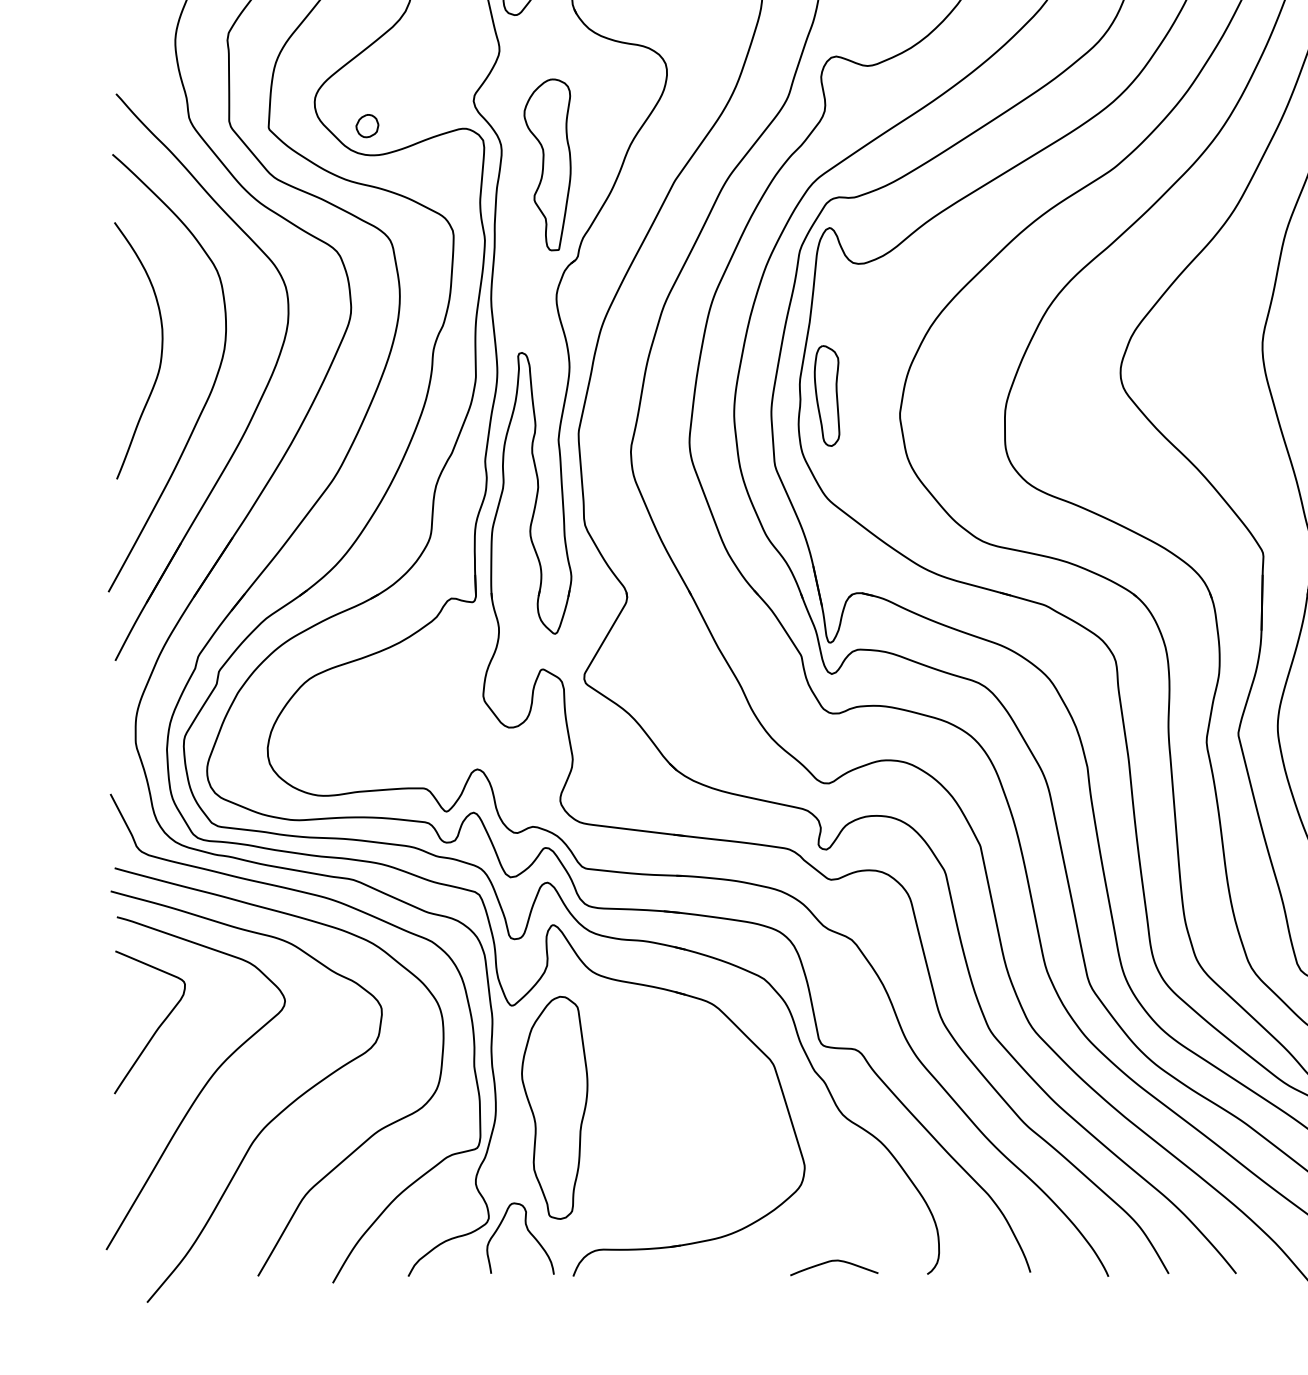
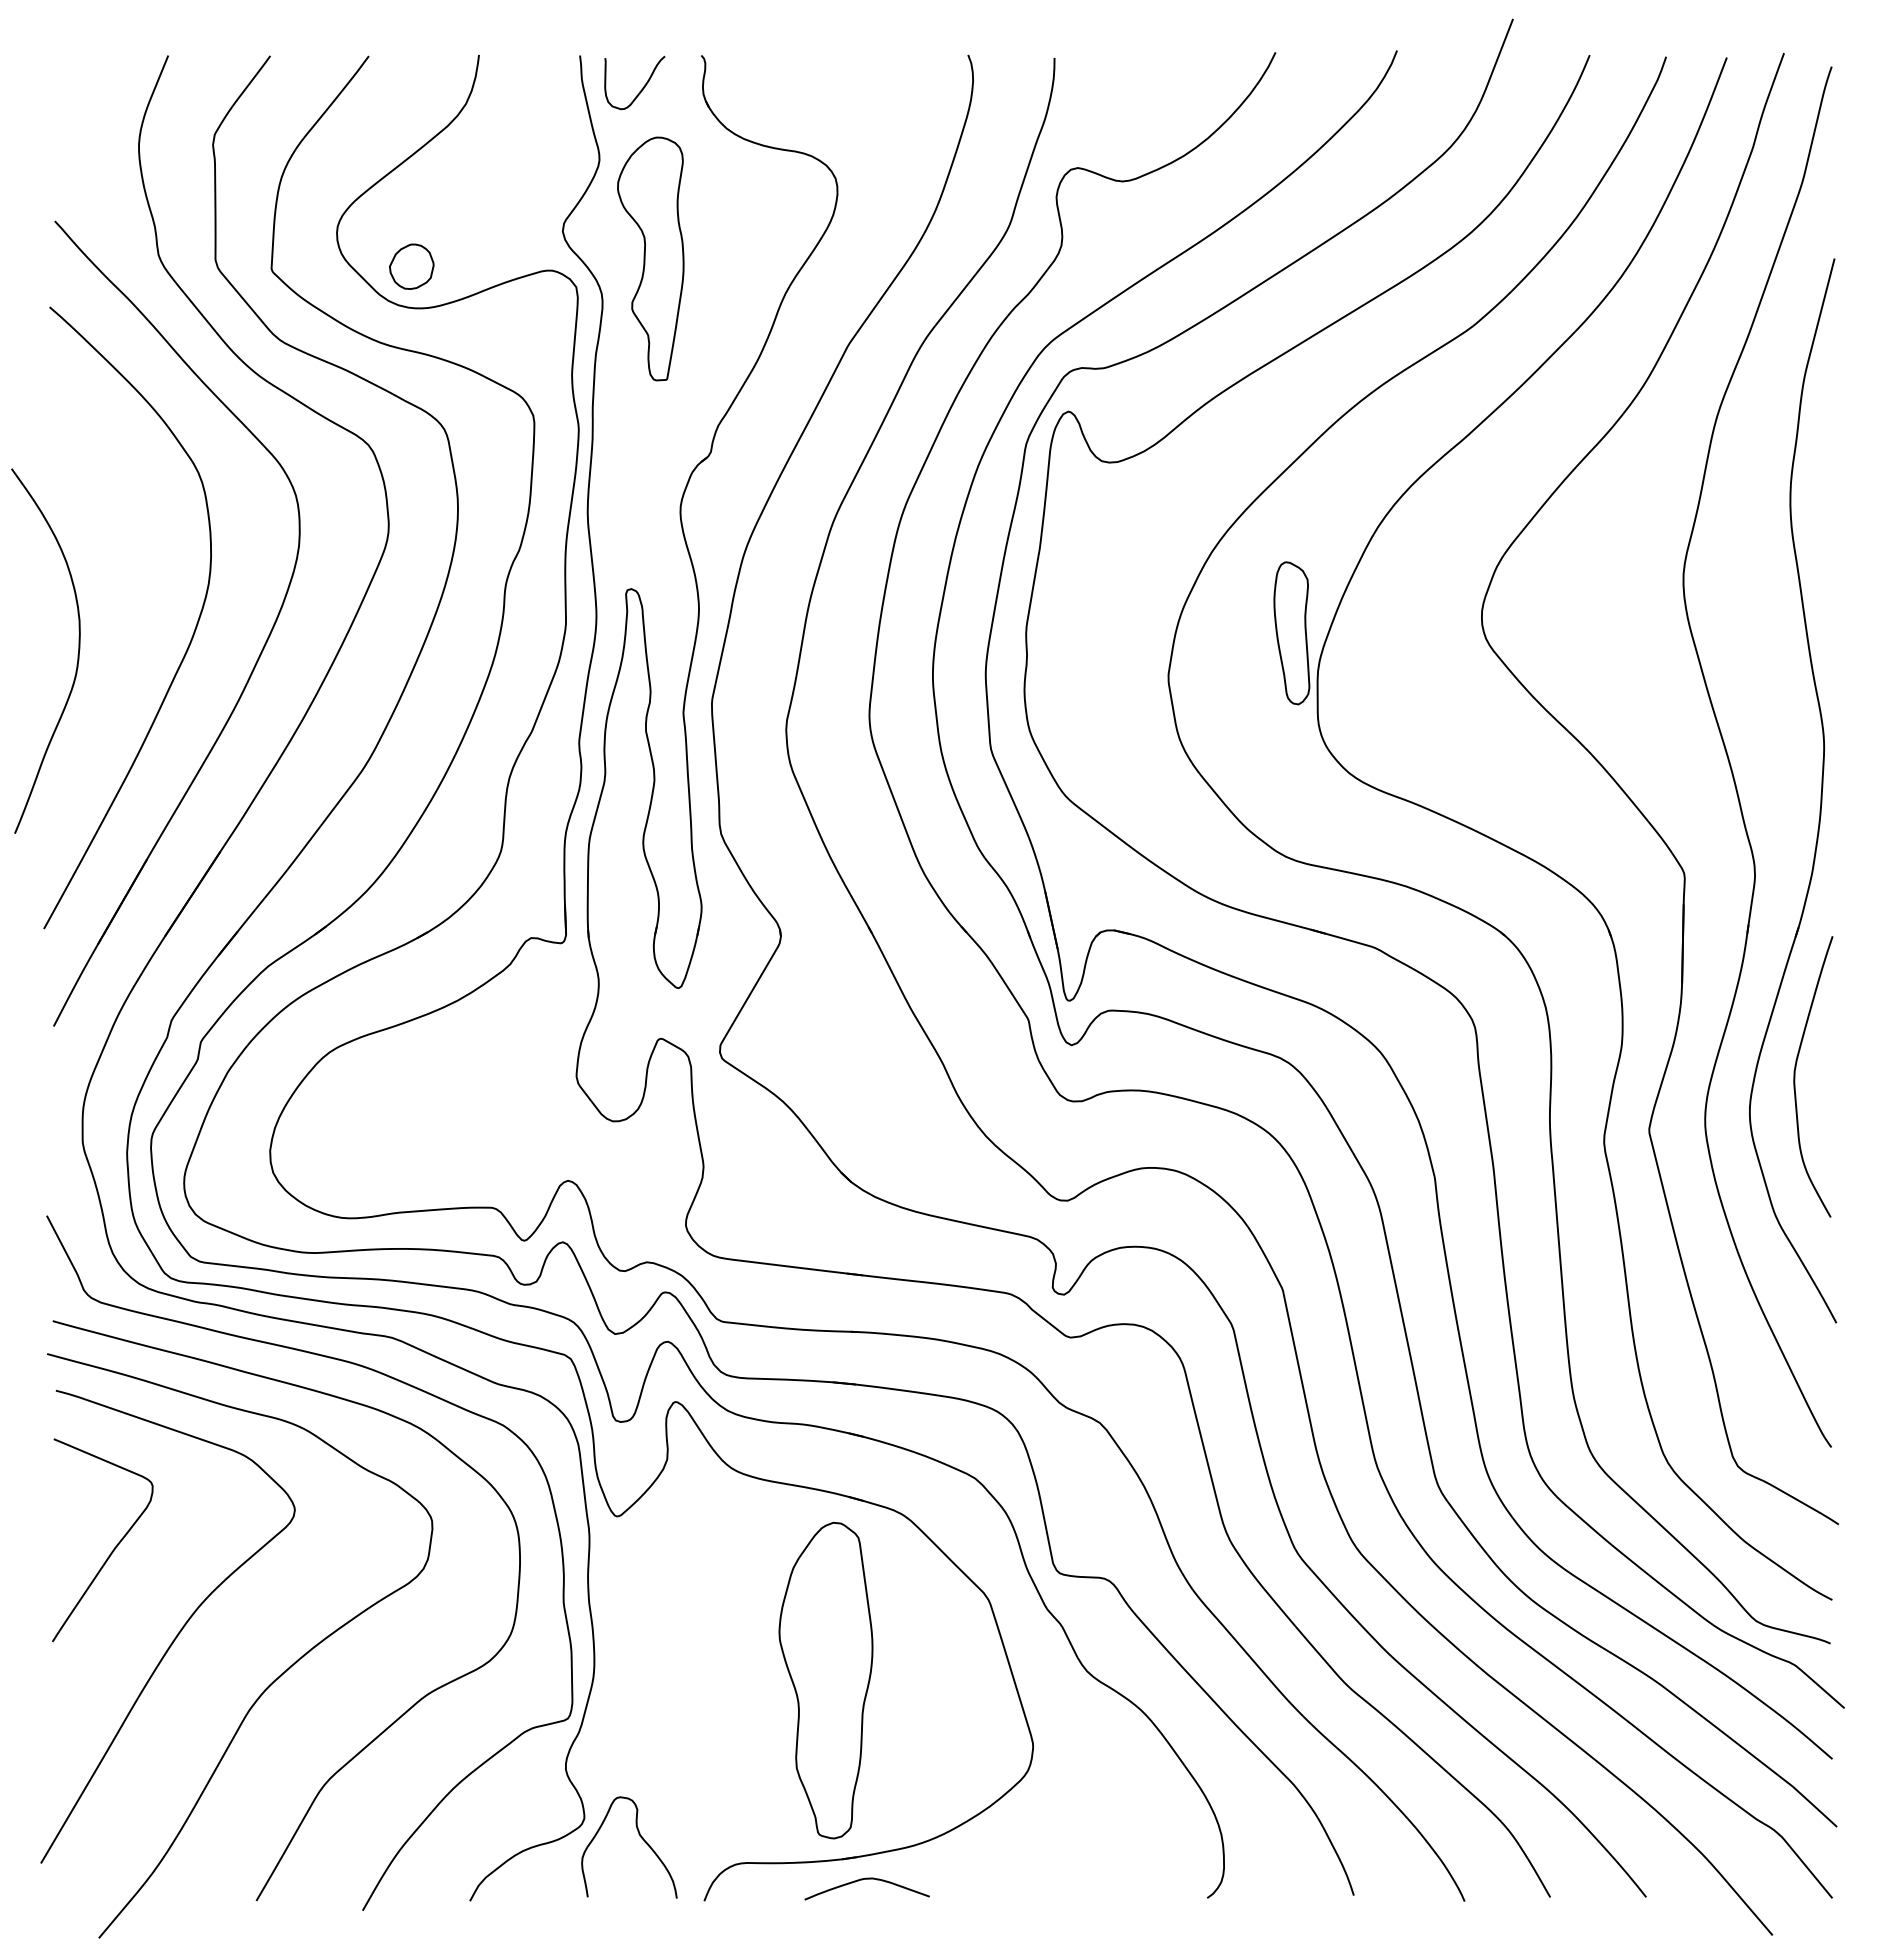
part: (367, 125) -> (411, 266), size x1.4
part: (547, 164) -> (650, 258), moved
curve: (160, 353) -> (77, 654), moved
part: (826, 396) -> (1291, 633), moved
part: (554, 1107) -> (825, 1680), moved
curve: (831, 1261) -> (862, 1880), moved

